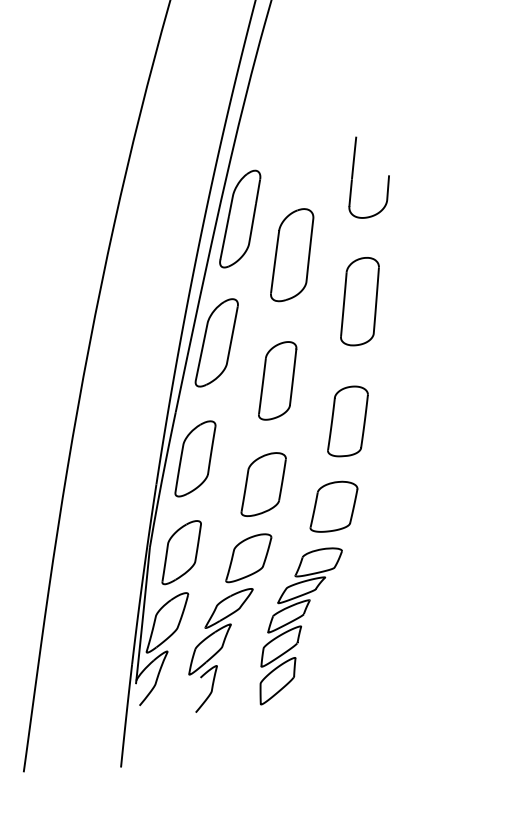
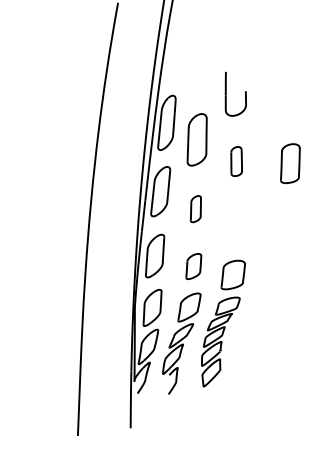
part: (359, 301) -> (236, 161), size x0.6
part: (277, 379) -> (195, 208), size x0.6
part: (348, 421) -> (290, 163), moved
part: (263, 484) -> (193, 266), size x0.7

